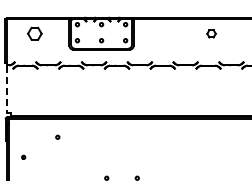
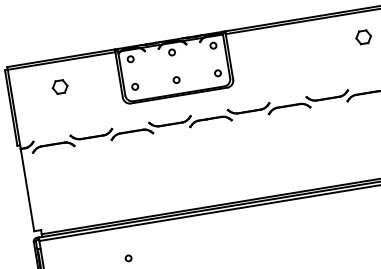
part: (34, 33) -> (59, 86), size x0.62
line: (6, 90) -> (27, 192), dashed -> solid

